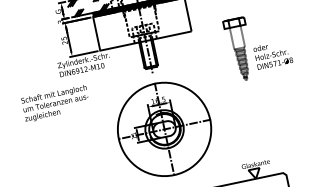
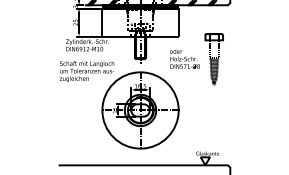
text: (272, 54) -> (184, 58), moved
text: (55, 103) -> (86, 71), moved

